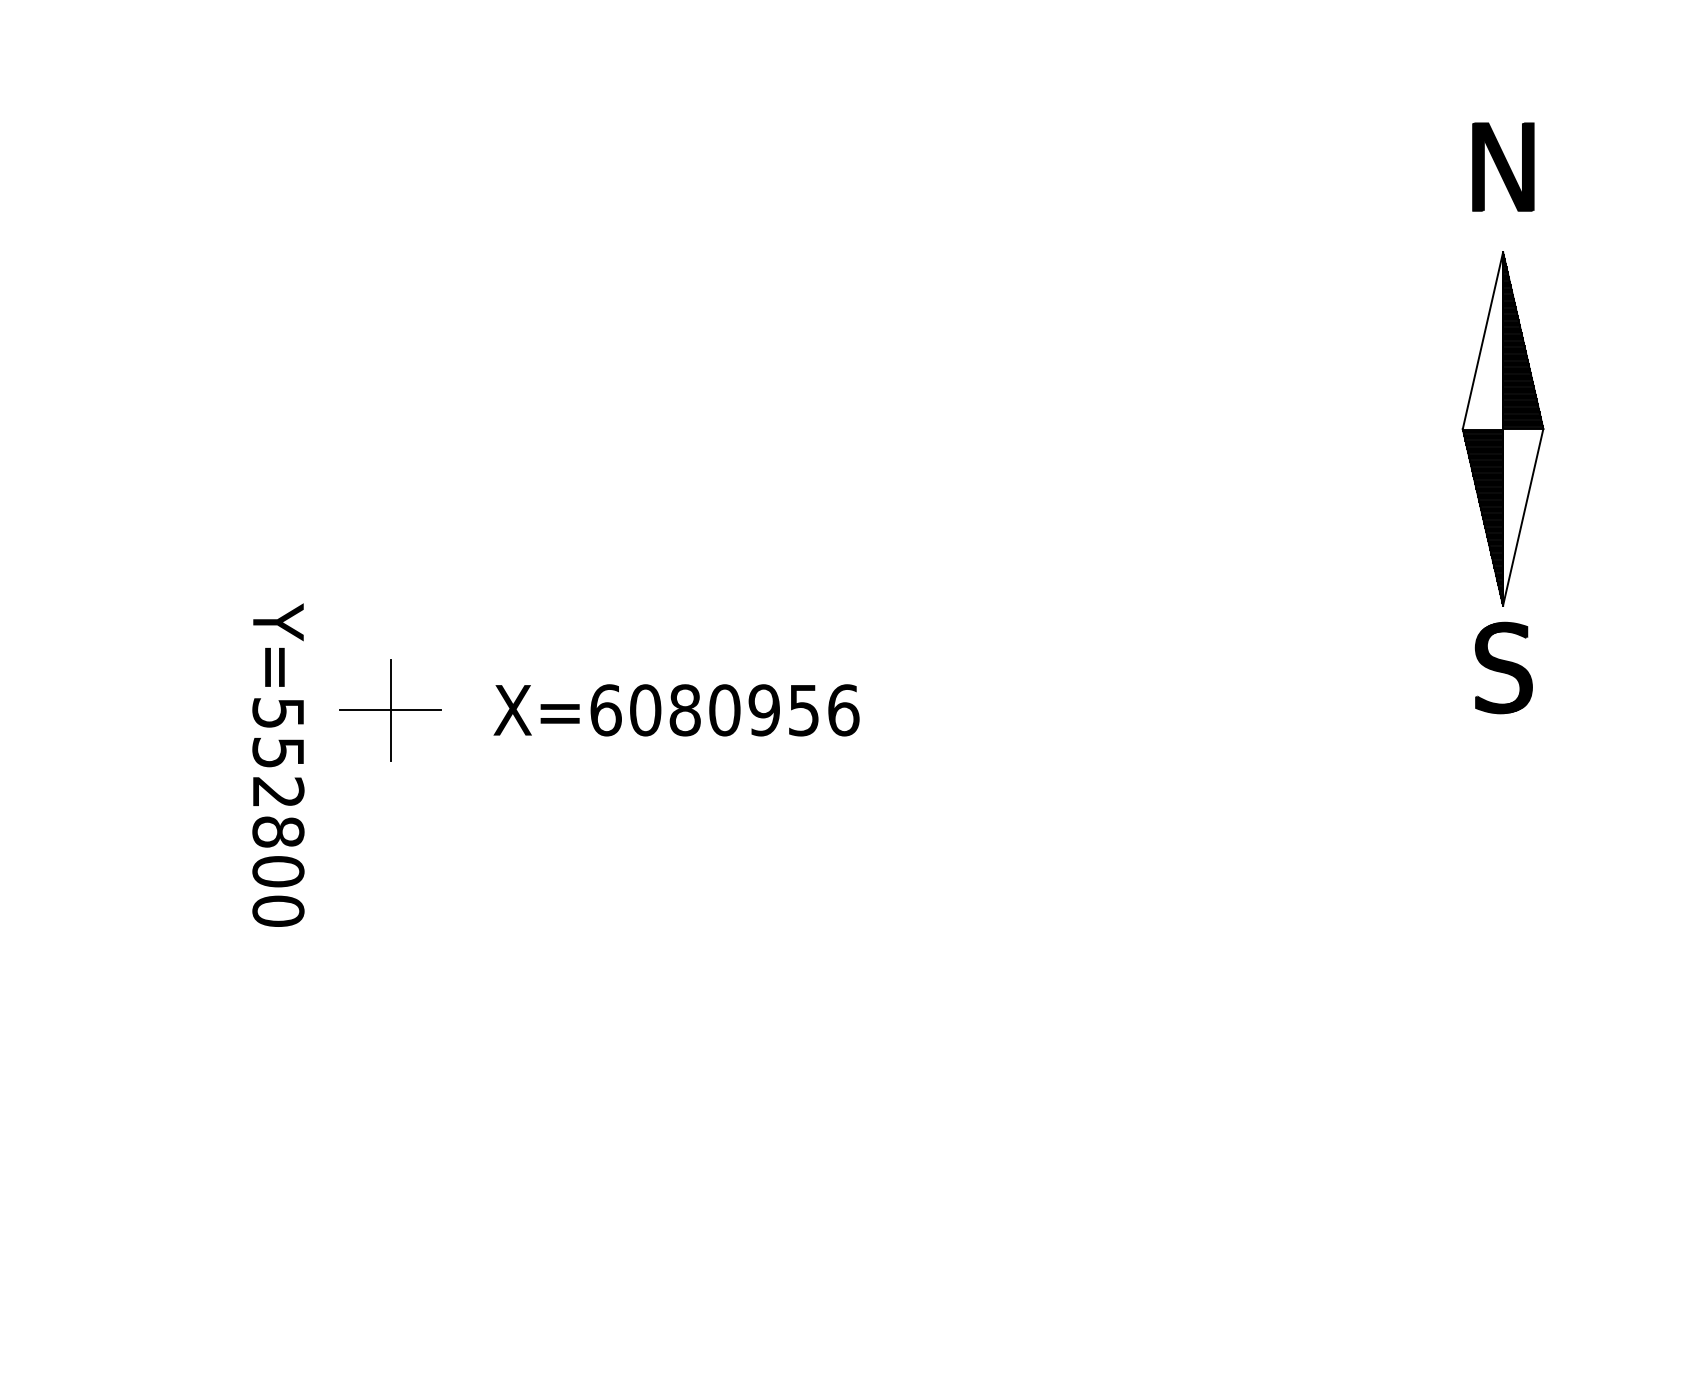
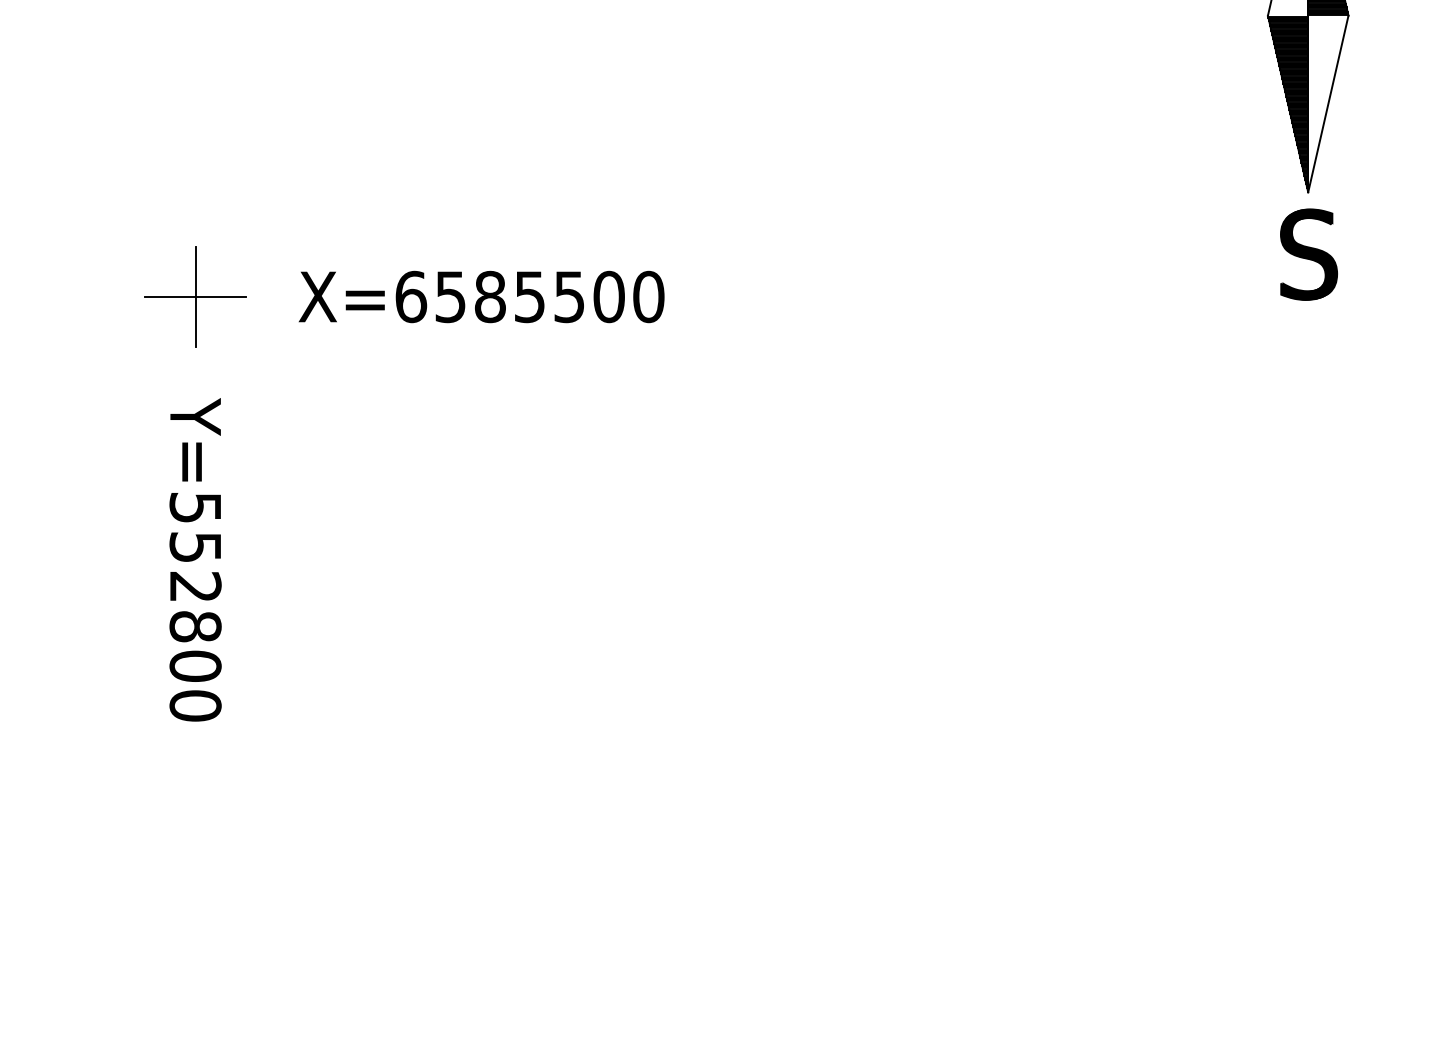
text: (744, 710) -> (549, 297), X=6080956 -> X=6585500
text: (278, 764) -> (195, 559), moved

